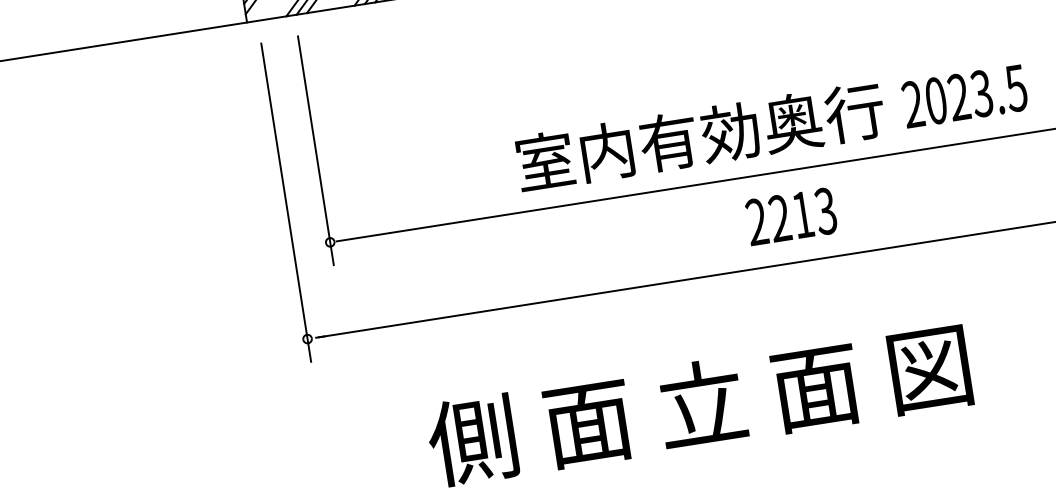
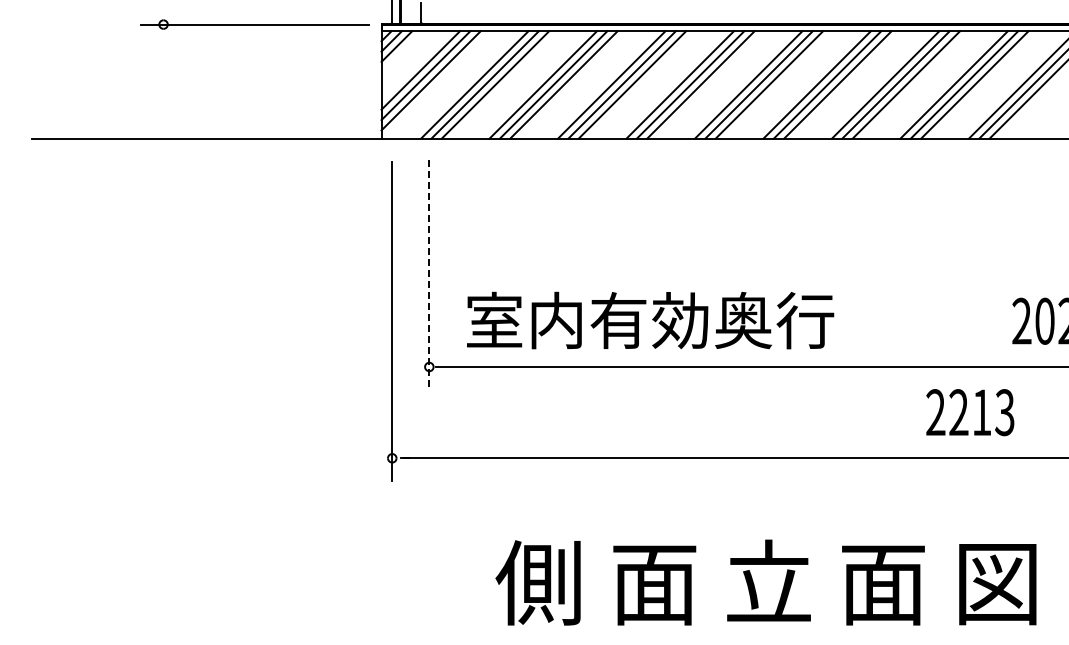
text: (700, 136) -> (650, 320), moved
line: (315, 150) -> (429, 274), solid -> dashed
text: (791, 216) -> (970, 412), moved

